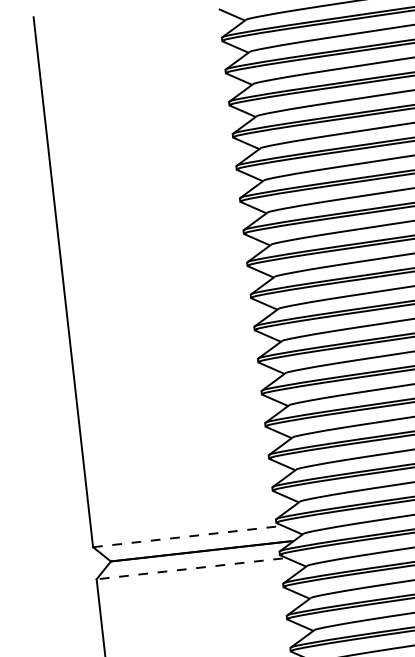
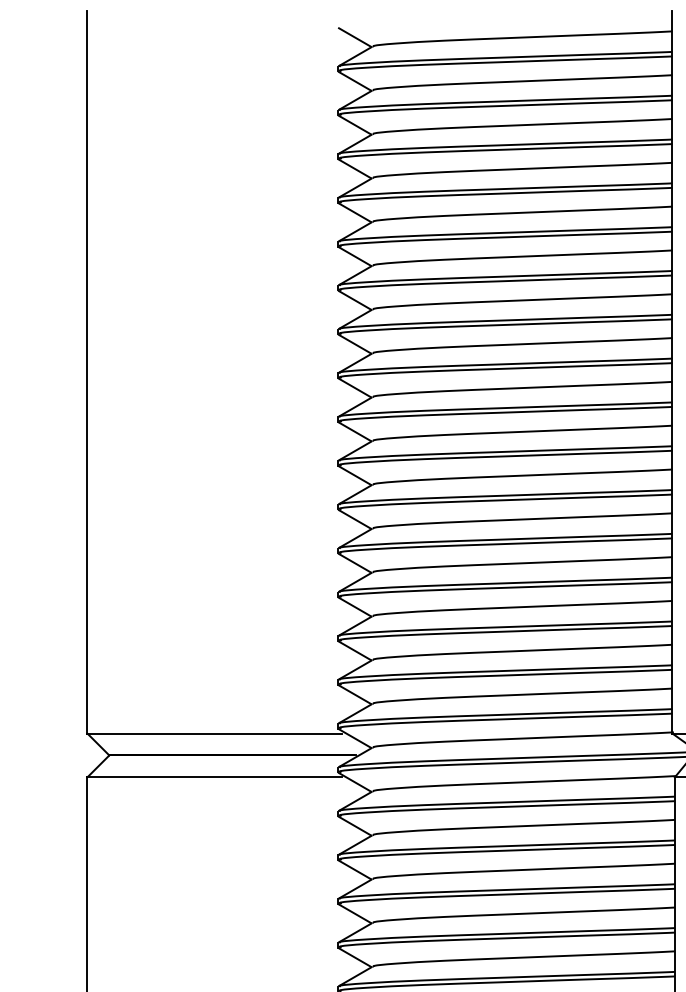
line: (186, 536) -> (215, 733), dashed -> solid
line: (189, 569) -> (213, 777), dashed -> solid

